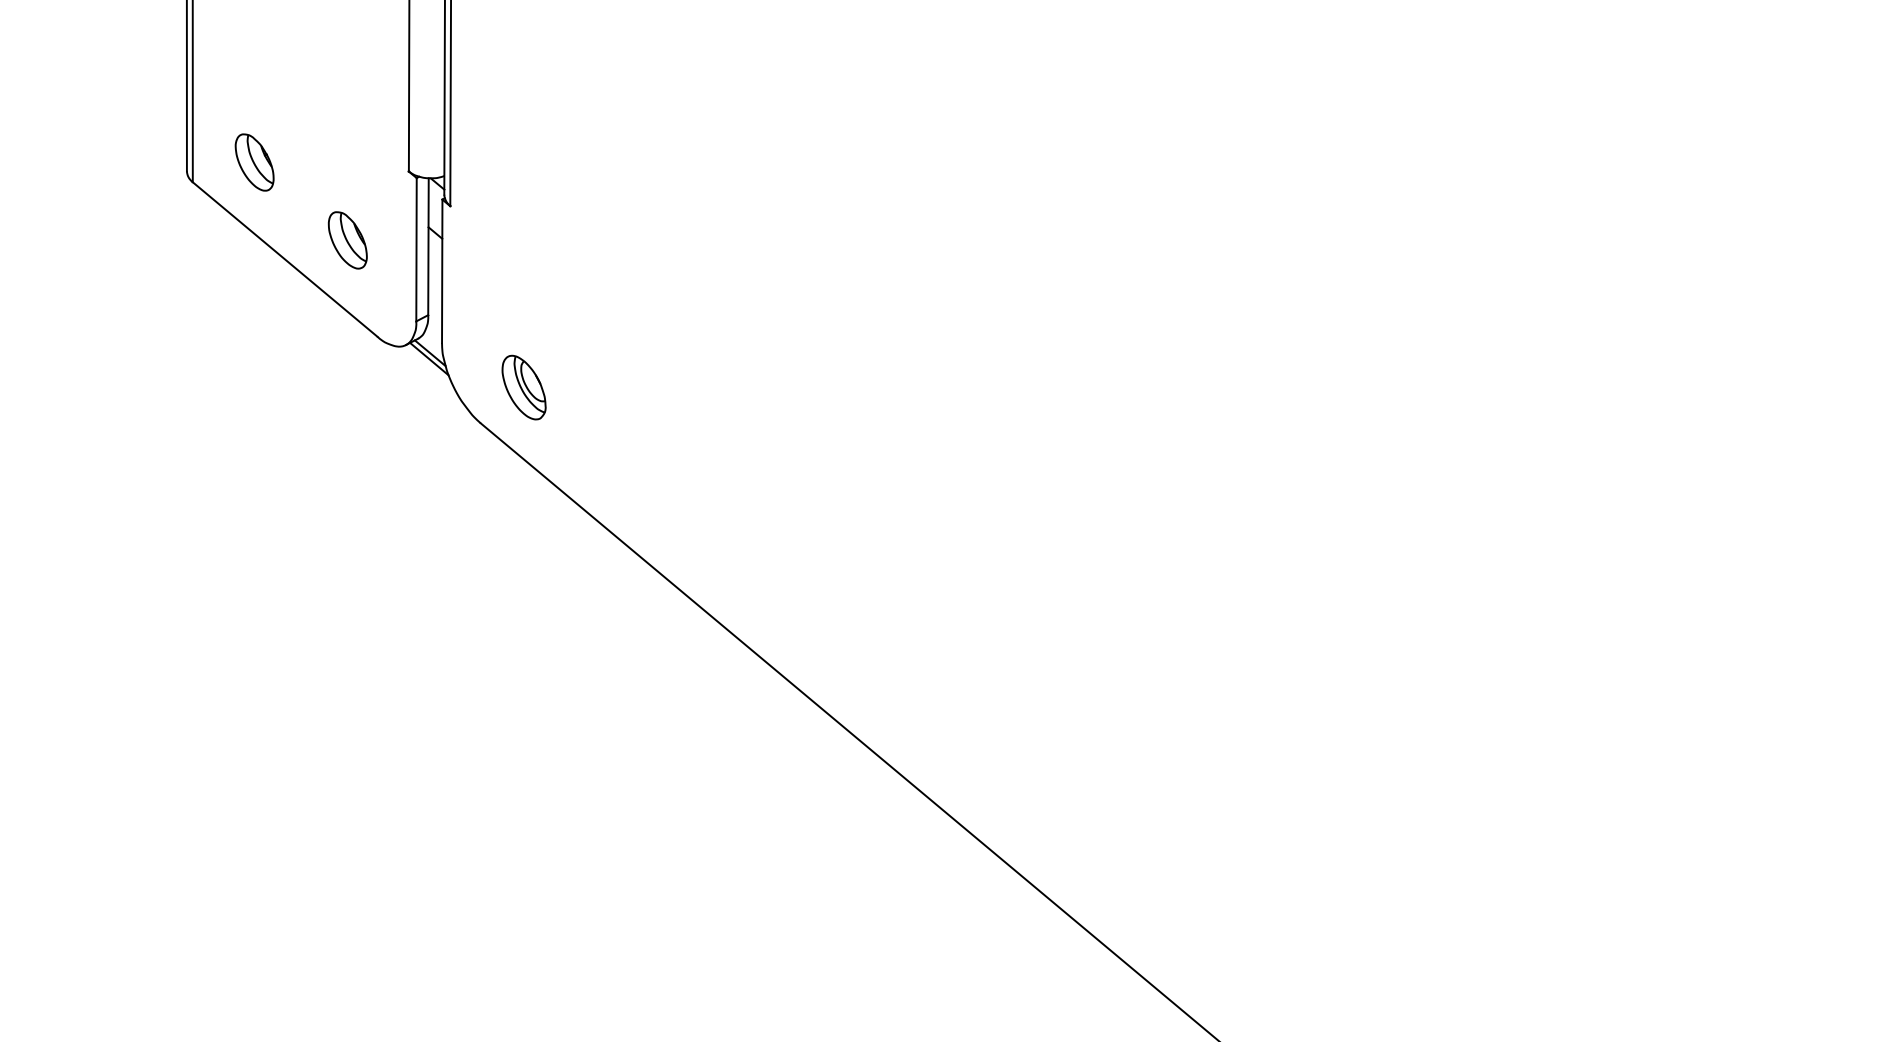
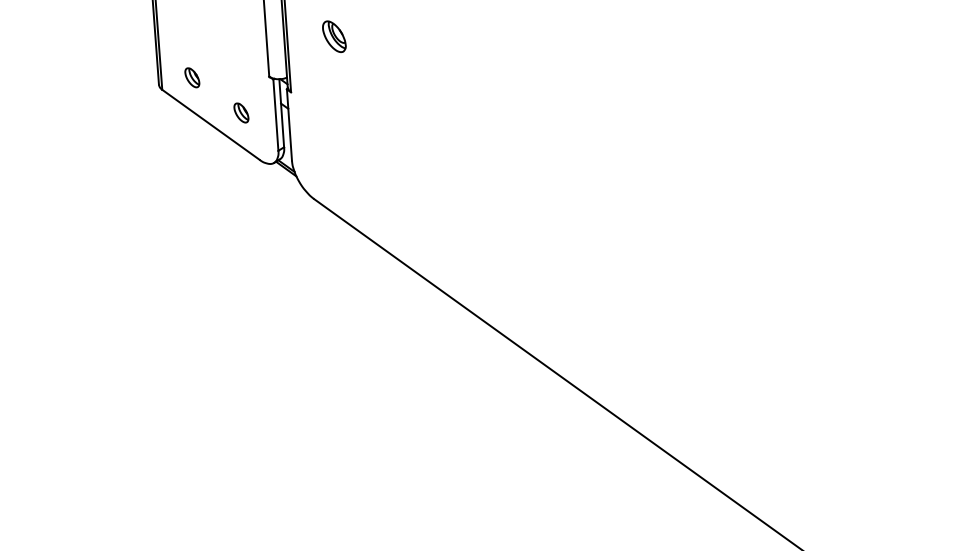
part: (255, 162) -> (192, 77), size x0.7
part: (348, 239) -> (241, 112), size x0.7
part: (524, 387) -> (334, 36), moved

